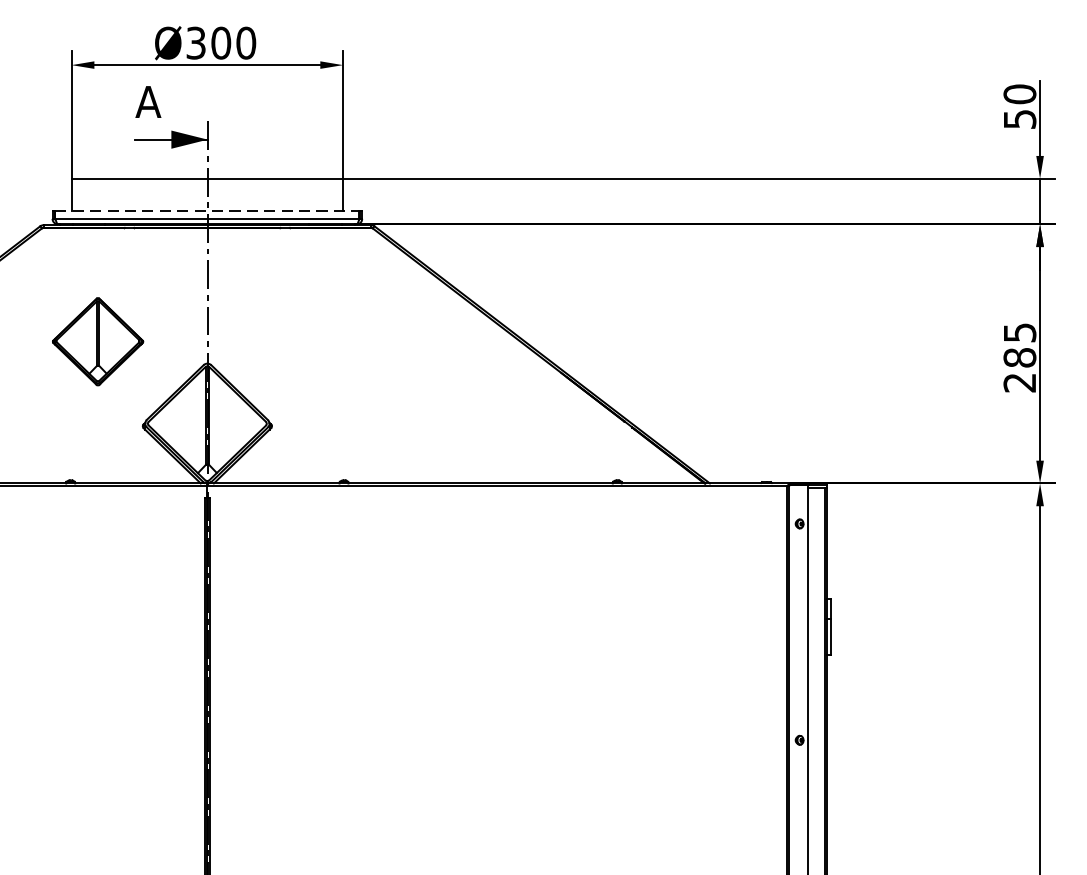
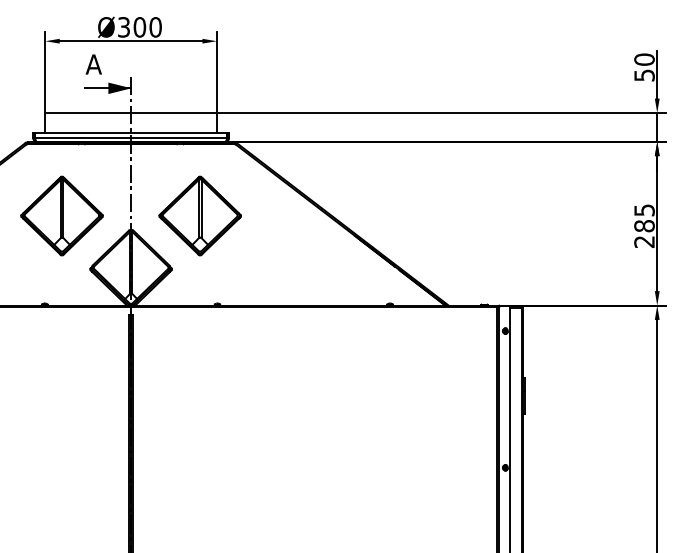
line: (207, 211) -> (131, 133), dashed -> solid
part: (97, 340) -> (61, 215), size x1.43
part: (315, 340) -> (199, 215), added

